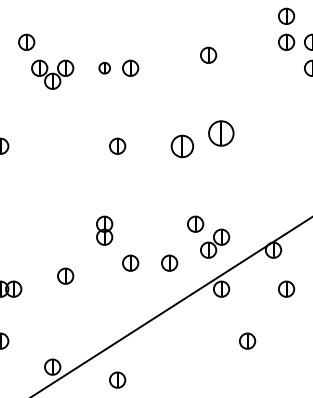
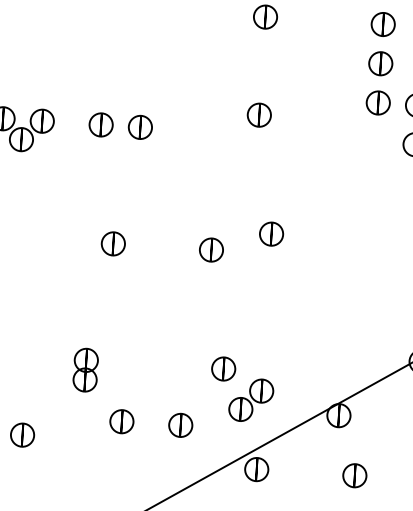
part: (104, 67) -> (101, 123), size x1.43
part: (221, 132) -> (271, 232), size x0.62
part: (182, 145) -> (211, 248), size x0.71

